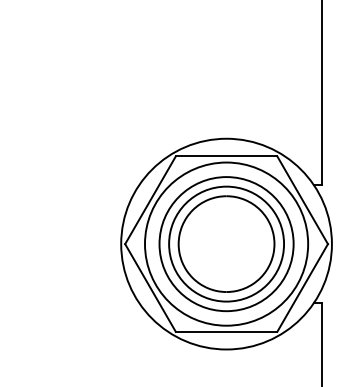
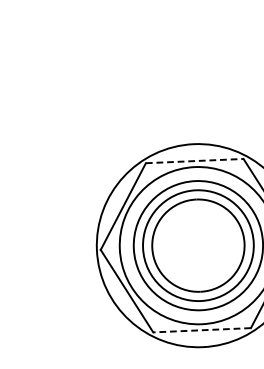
line: (226, 156) -> (194, 161), solid -> dashed
line: (226, 331) -> (202, 329), solid -> dashed

